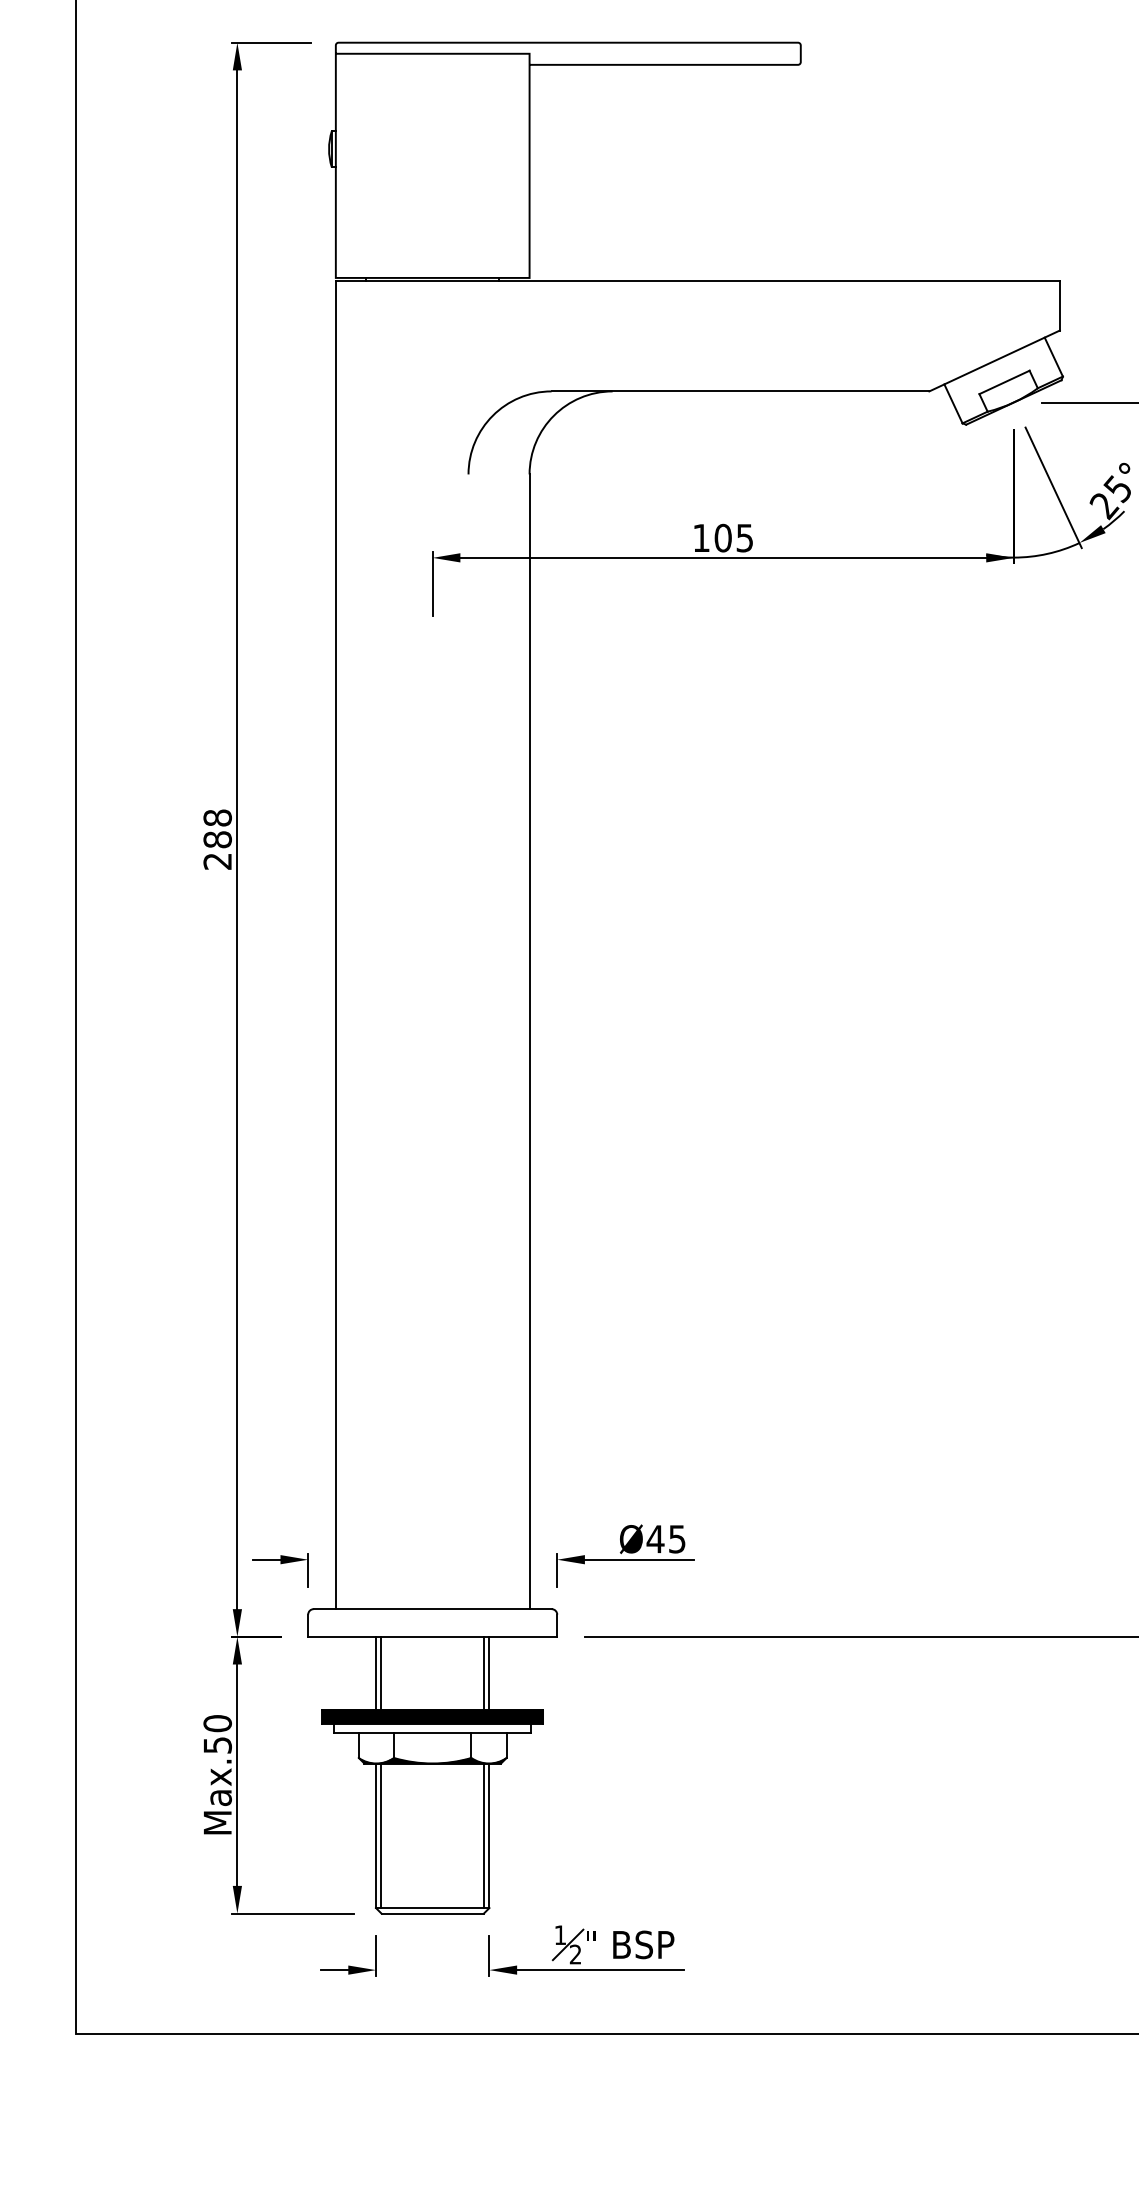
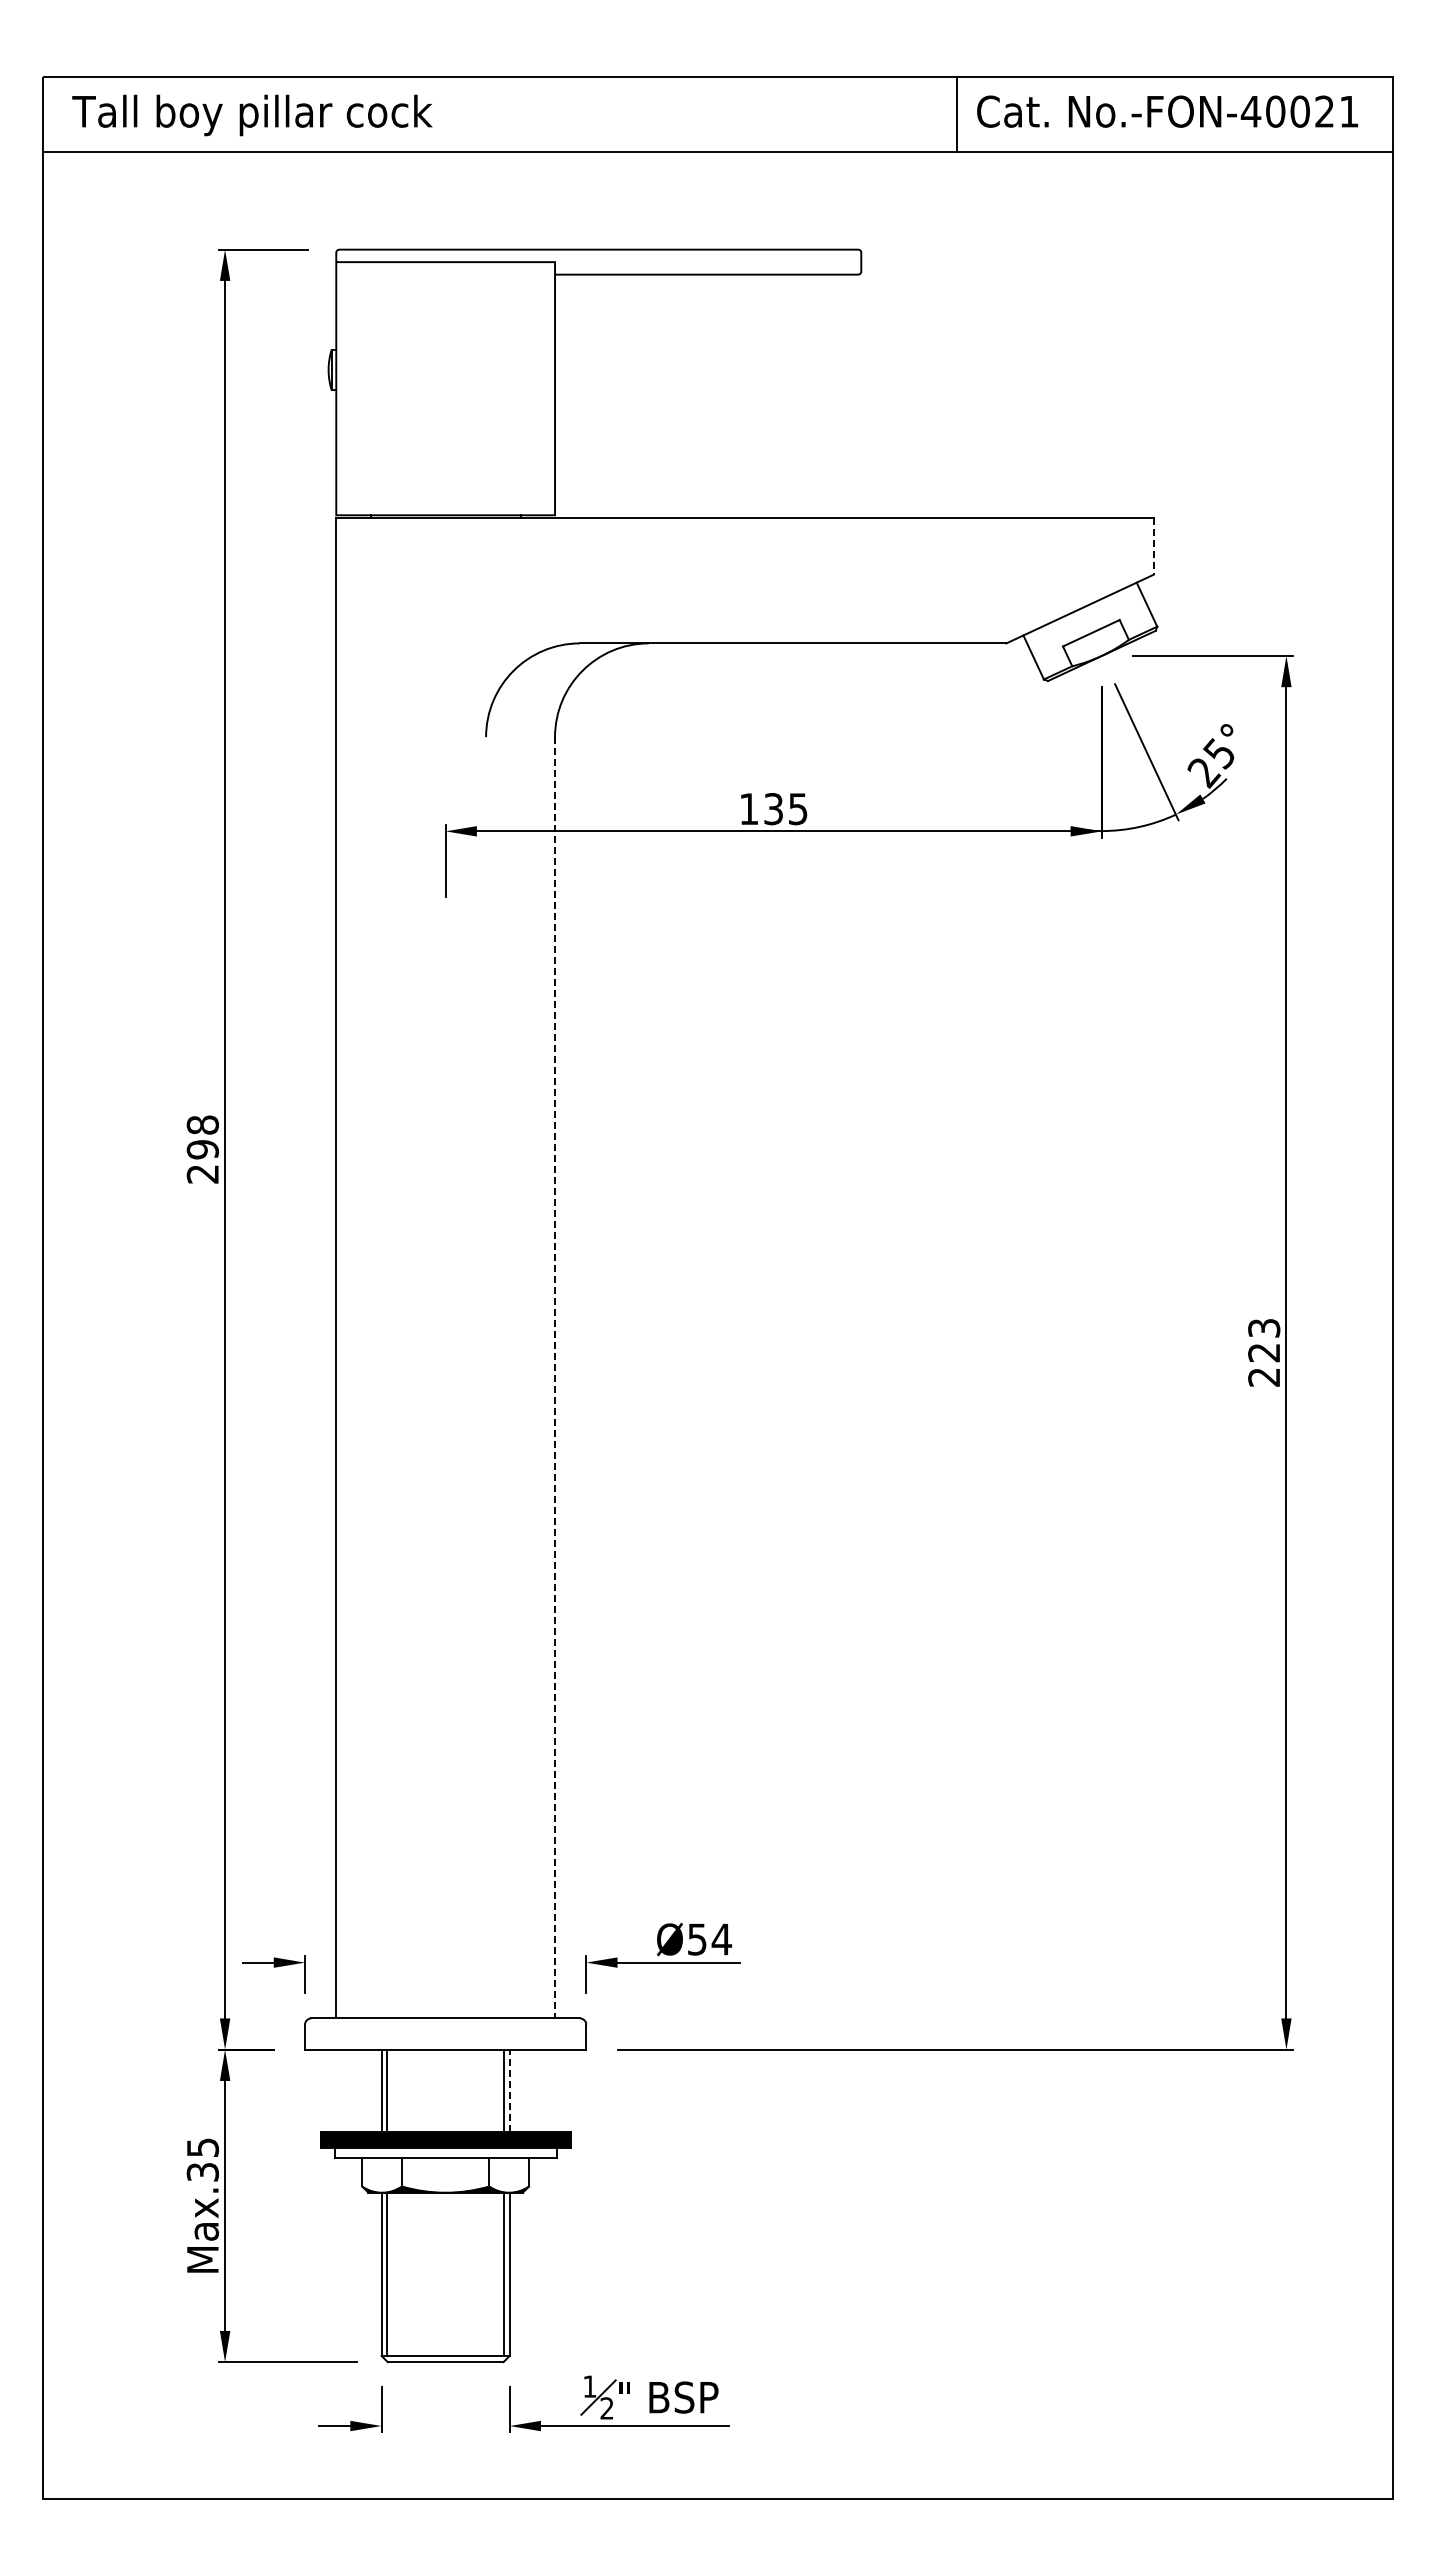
line: (1059, 306) -> (1153, 547), solid -> dashed
text: (723, 538) -> (773, 809), 105 -> 135
text: (217, 839) -> (202, 1149), 288 -> 298
line: (529, 1041) -> (555, 1377), solid -> dashed
text: (666, 1539) -> (709, 1939), Ø45 -> Ø54
line: (489, 1672) -> (509, 2090), solid -> dashed
text: (217, 1734) -> (202, 2159), Max.50 -> Max.35

